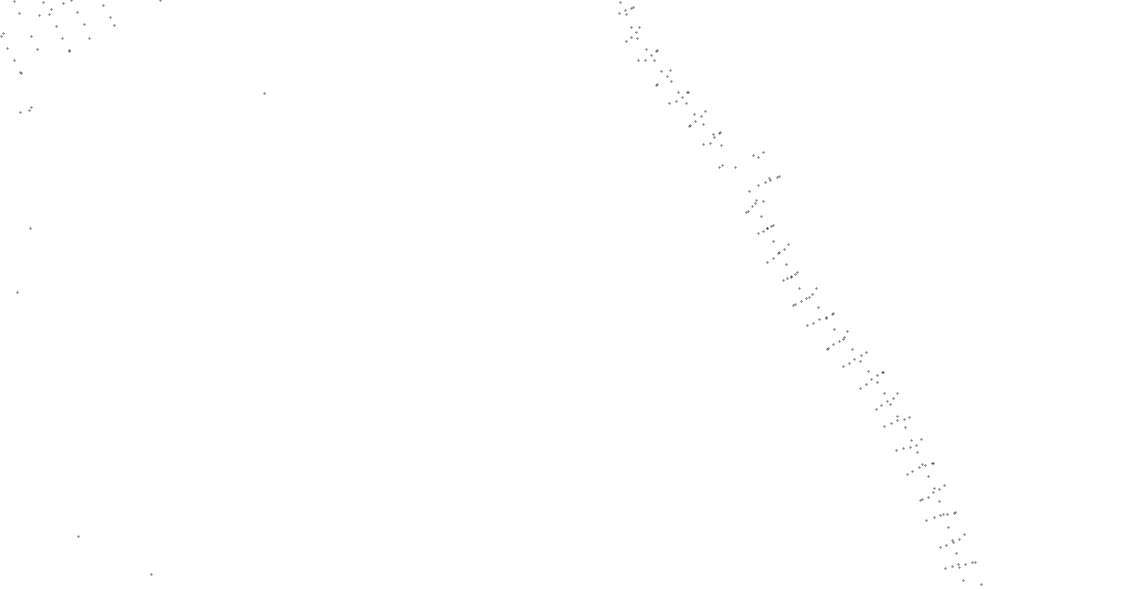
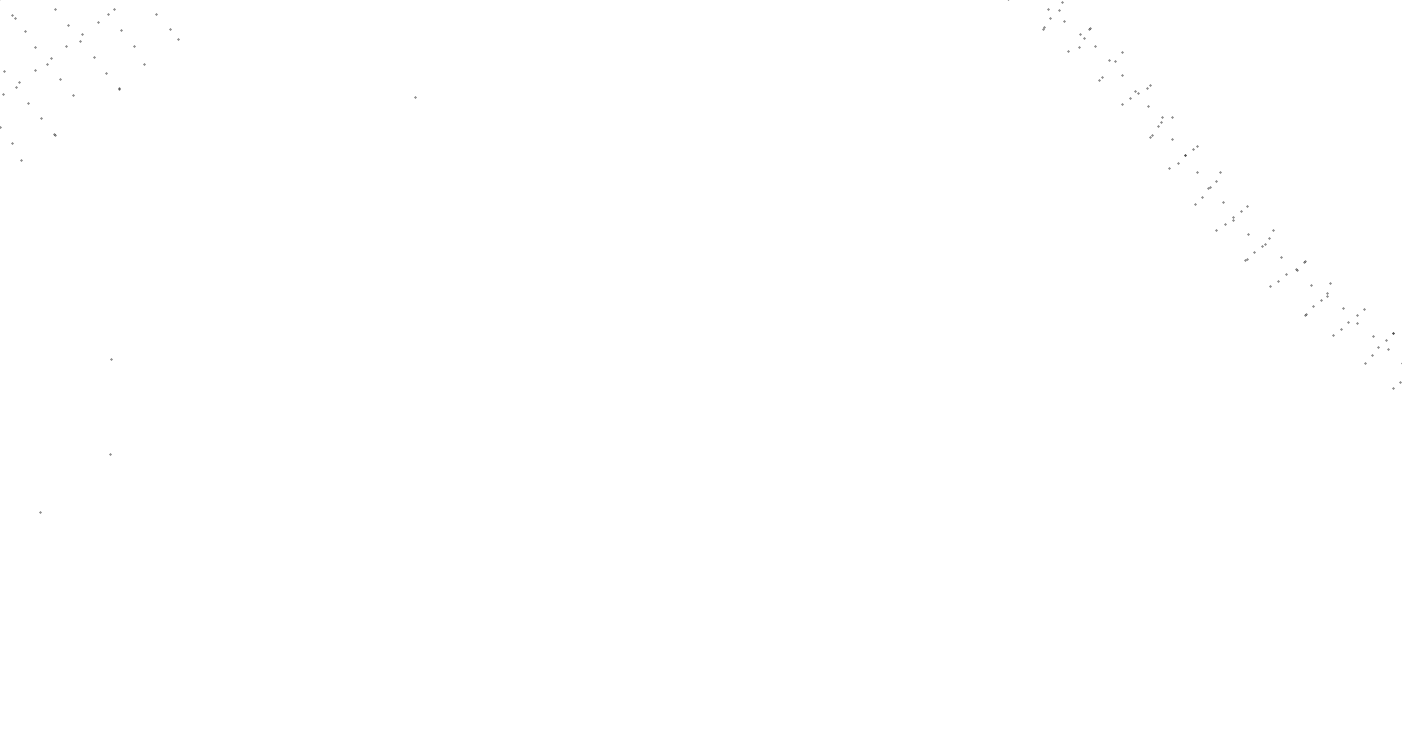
part: (25, 109) -> (42, 63), moved
part: (758, 154) -> (1116, 57), moved
part: (768, 180) -> (1135, 94), moved
part: (765, 229) -> (1183, 157), size x1.43
part: (790, 276) -> (1232, 219), size x1.67

